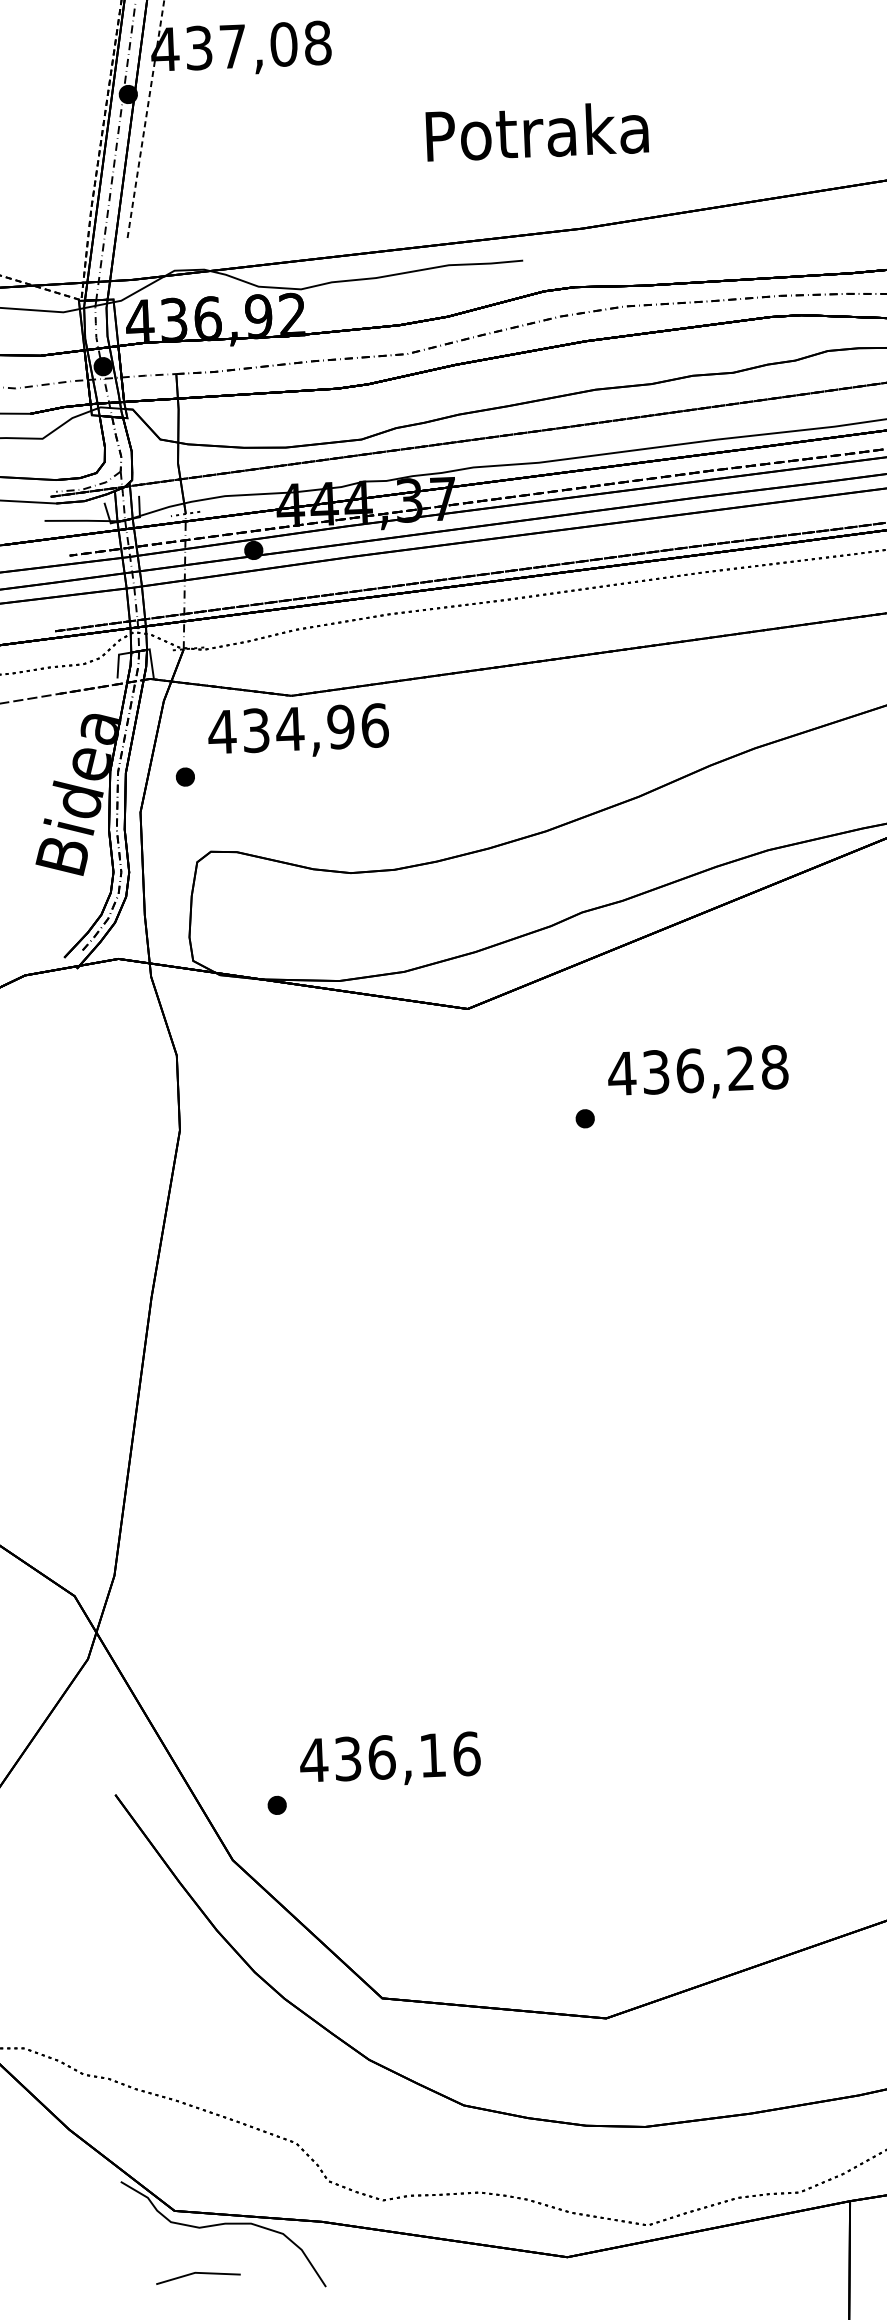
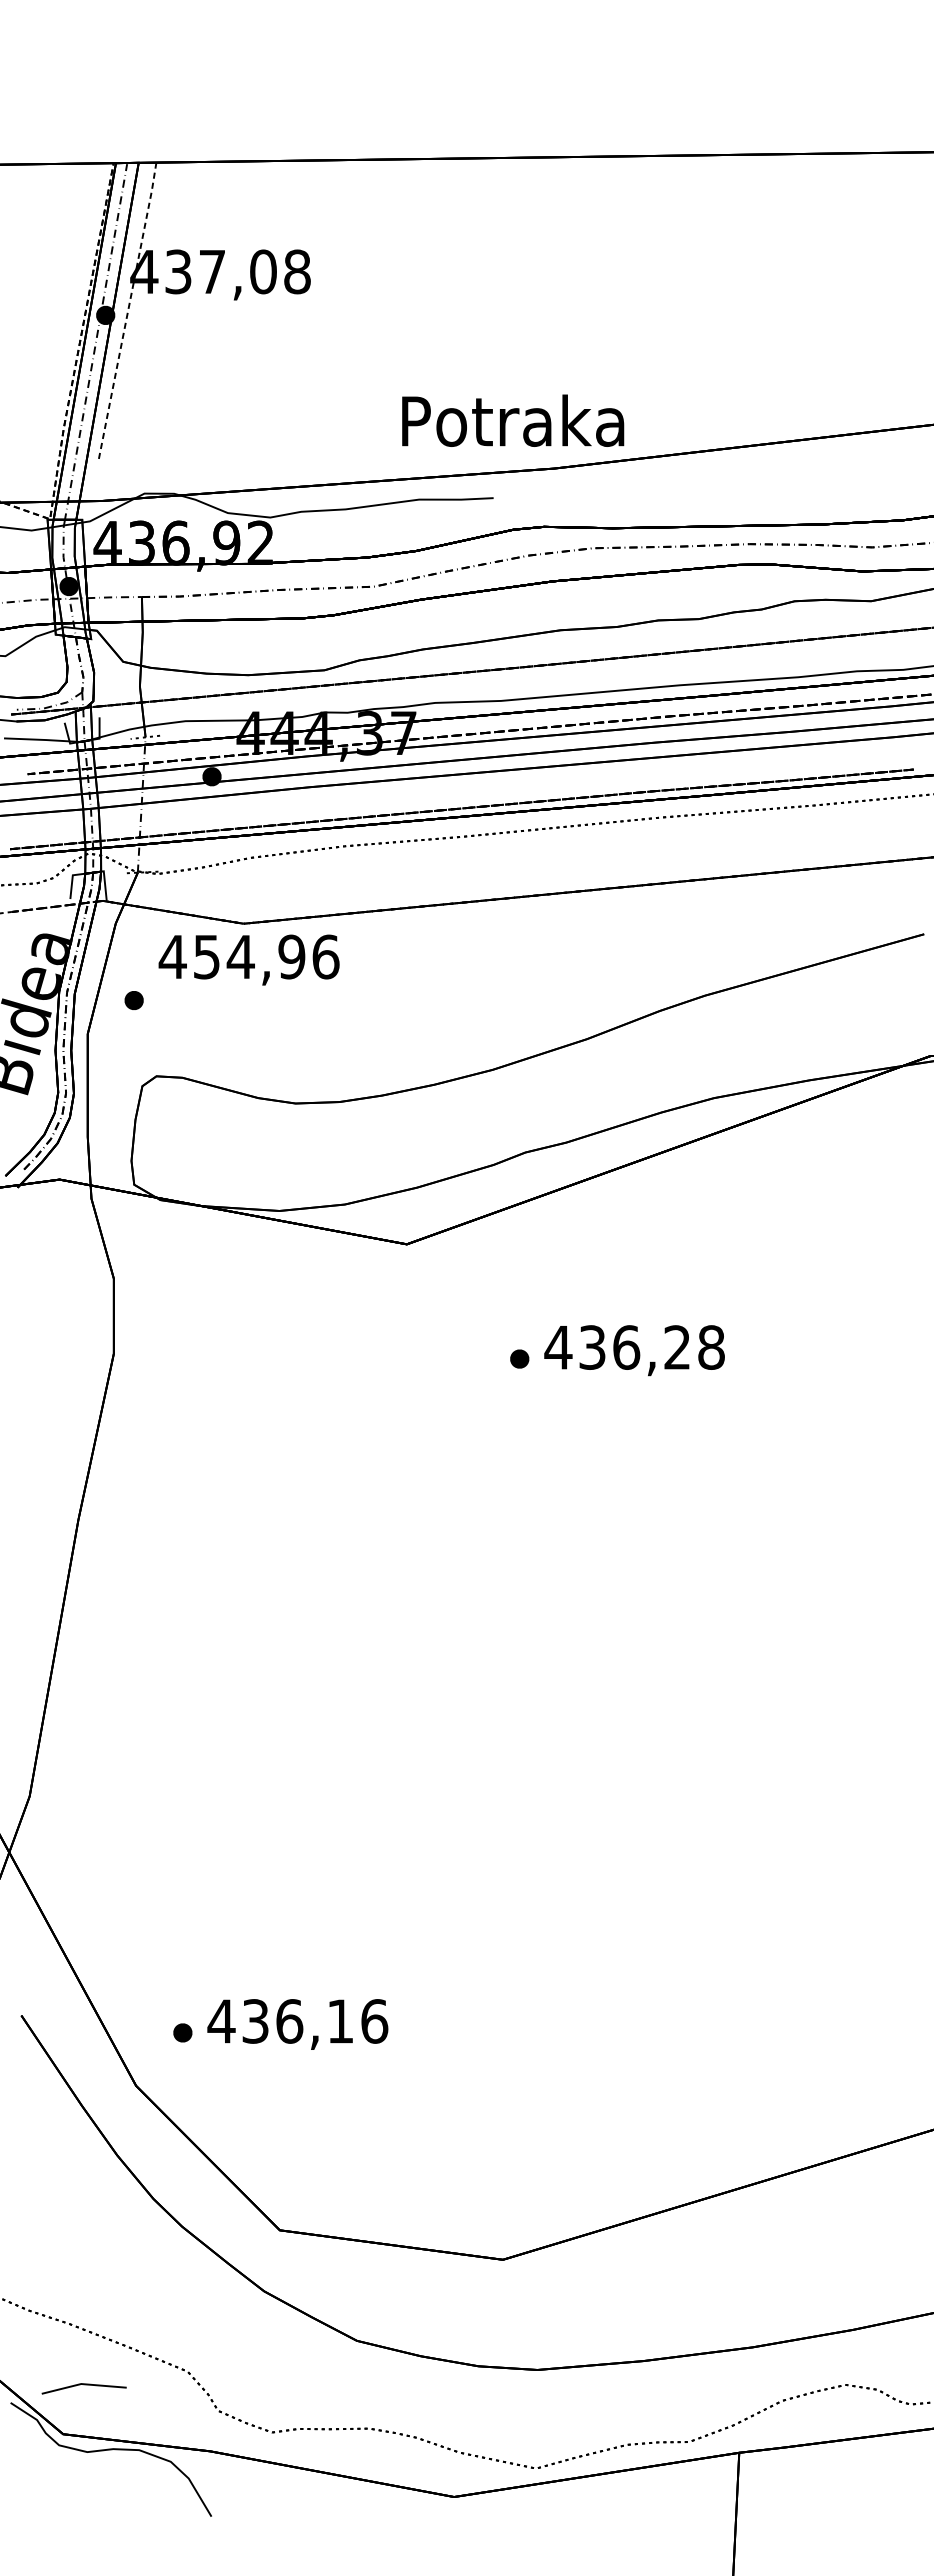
text: (537, 131) -> (513, 420), moved
text: (255, 730) -> (206, 956), 434,96 -> 454,96
text: (698, 1073) -> (634, 1350), moved
text: (389, 1760) -> (297, 2024), moved
line: (197, 2274) -> (83, 2385), moved

